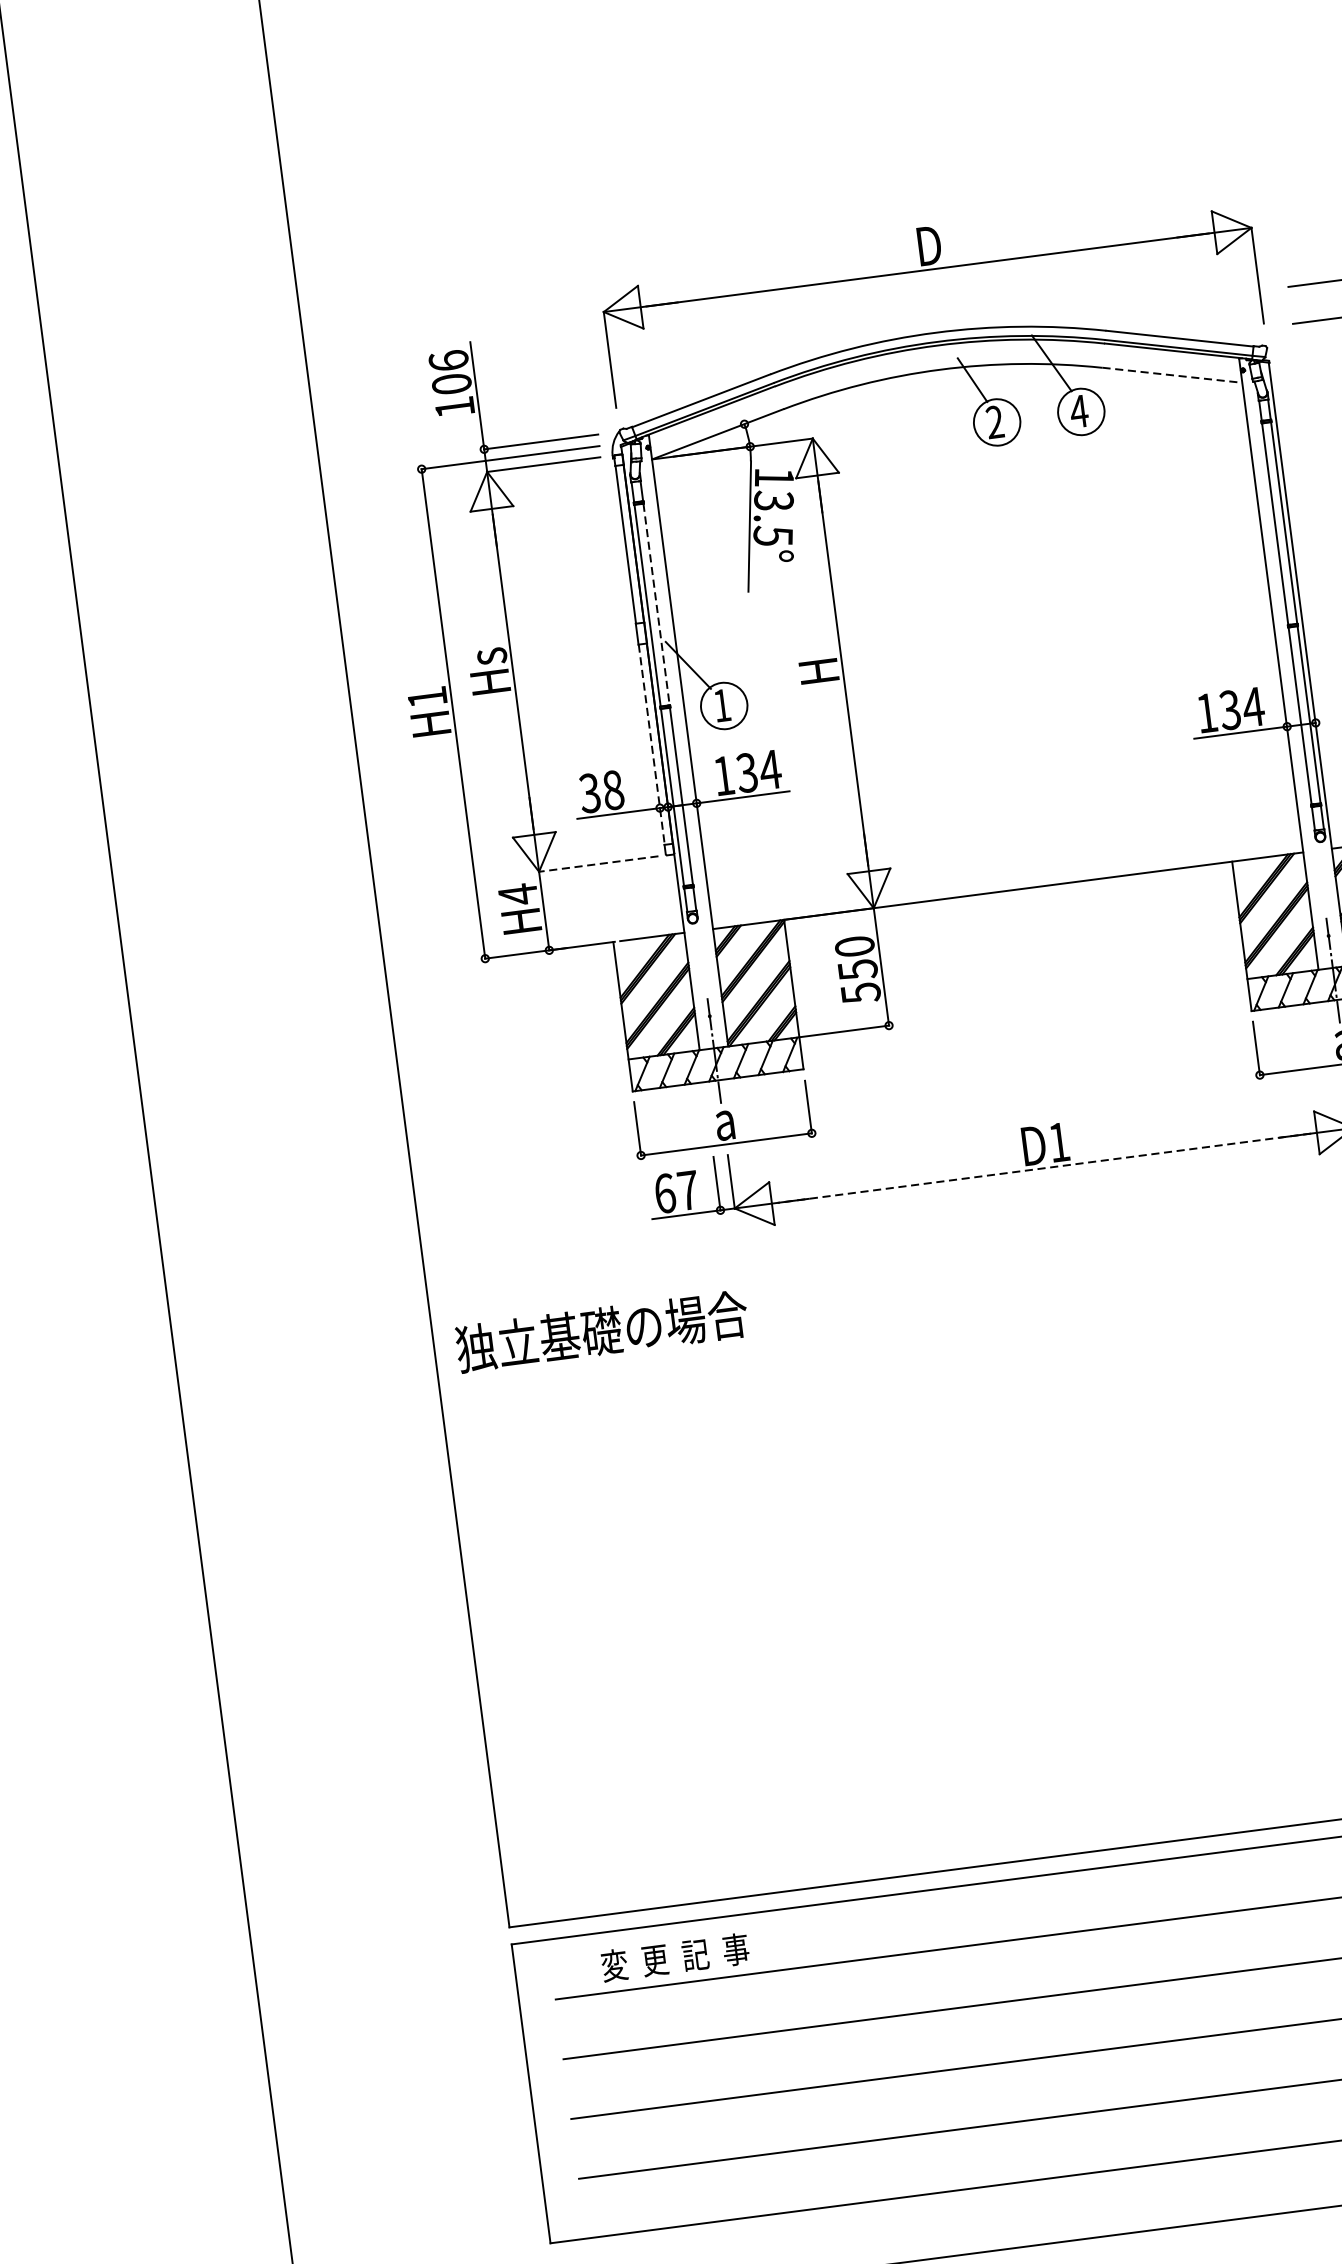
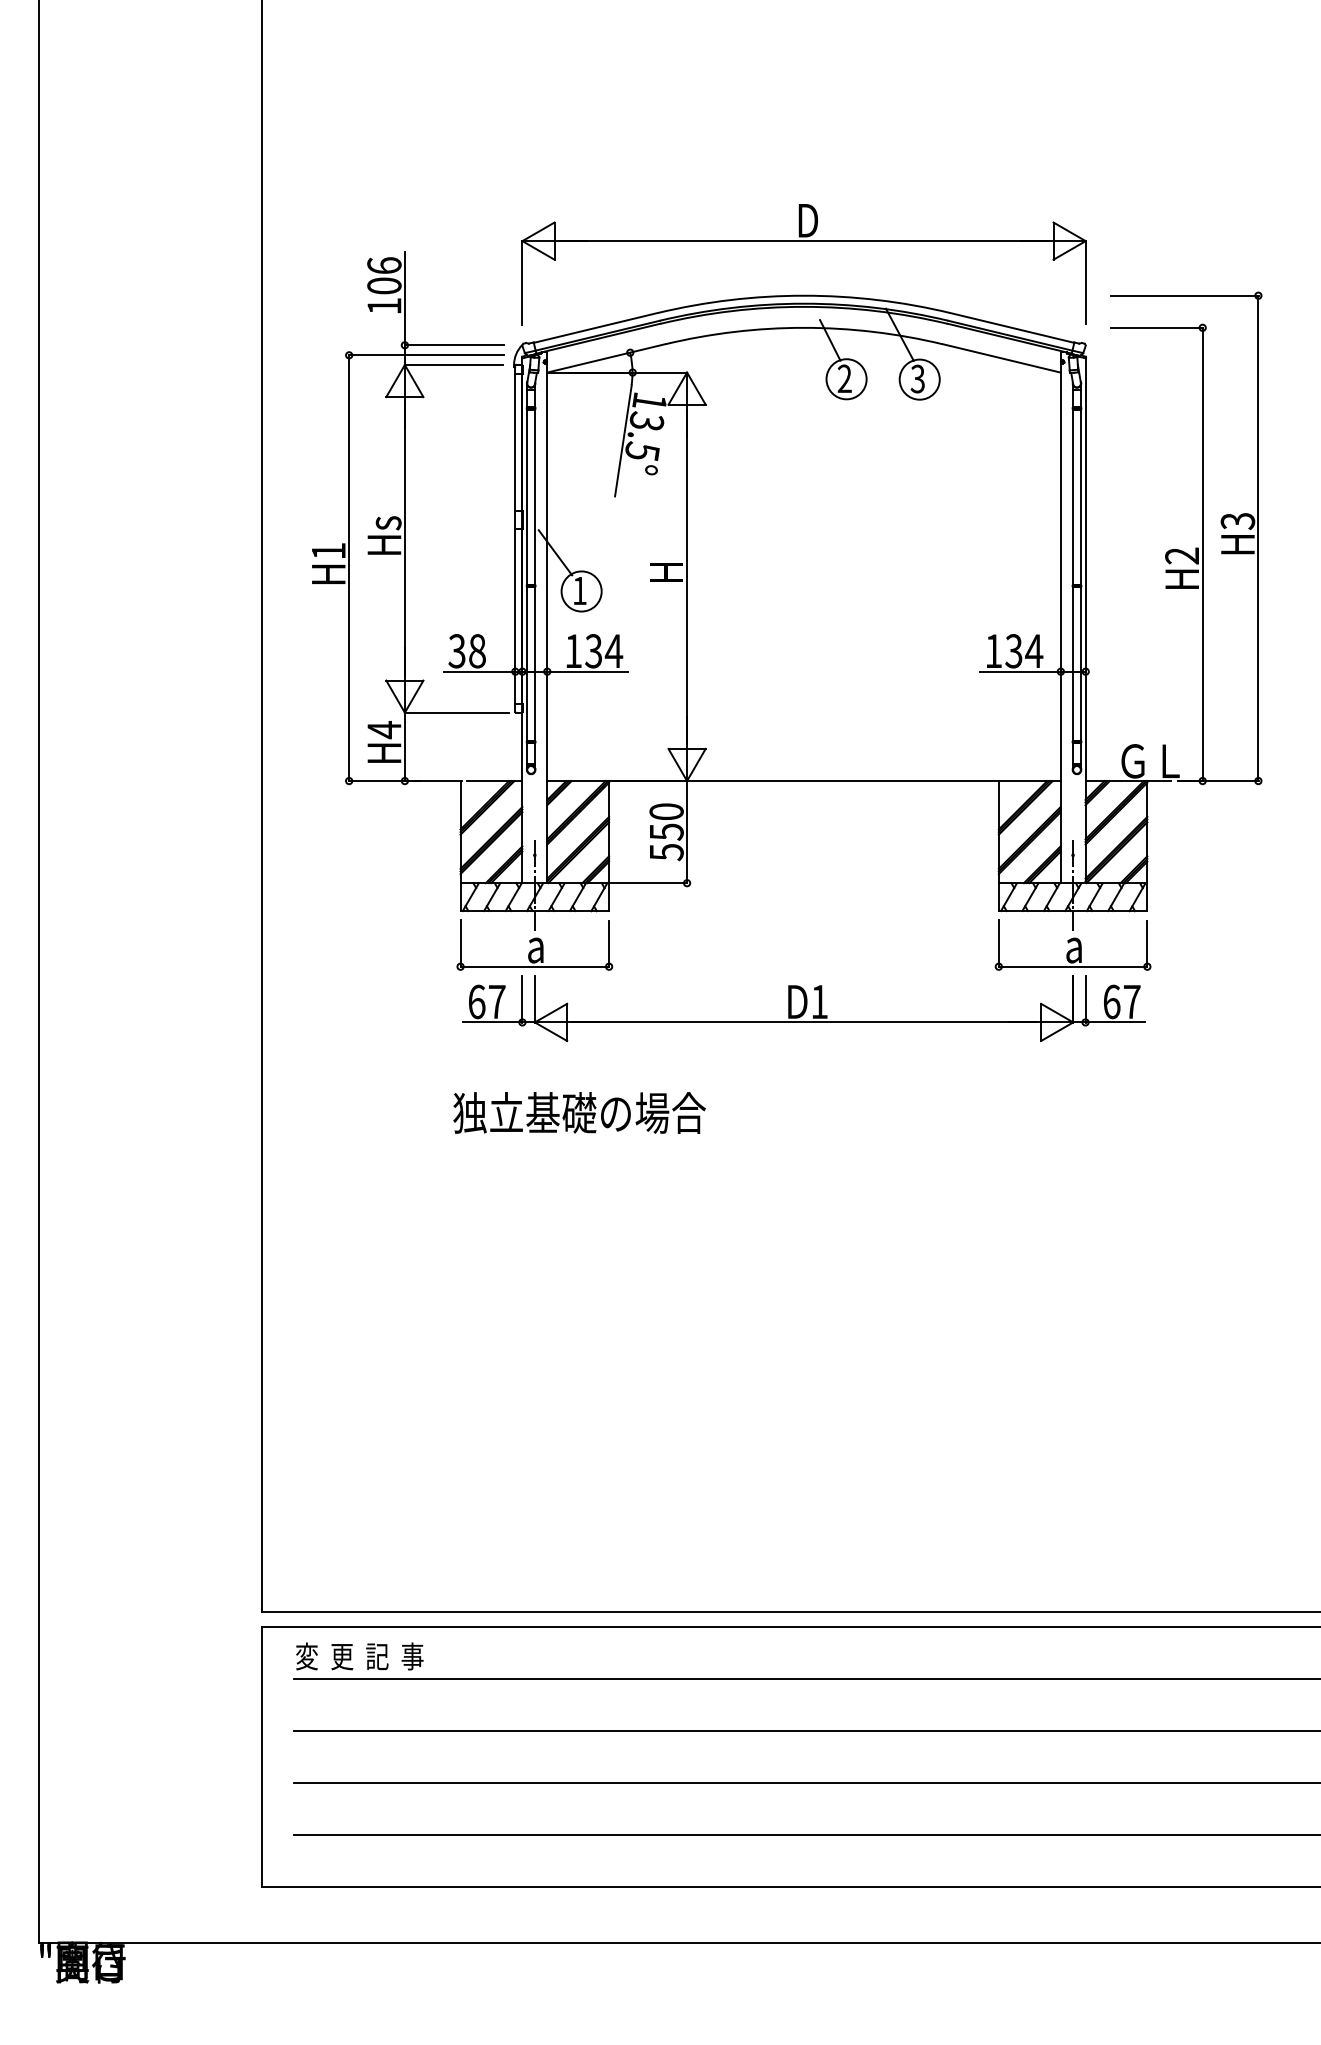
line: (1172, 375) -> (1001, 358), dashed -> solid
text: (1078, 410) -> (917, 378), 4 -> 3
line: (657, 604) -> (535, 497), dashed -> solid
line: (652, 745) -> (515, 617), dashed -> solid
line: (598, 863) -> (456, 712), dashed -> solid
line: (1043, 1168) -> (803, 1022), dashed -> solid
text: (601, 1331) -> (579, 1112), moved
text: (674, 1957) -> (359, 1656), moved

